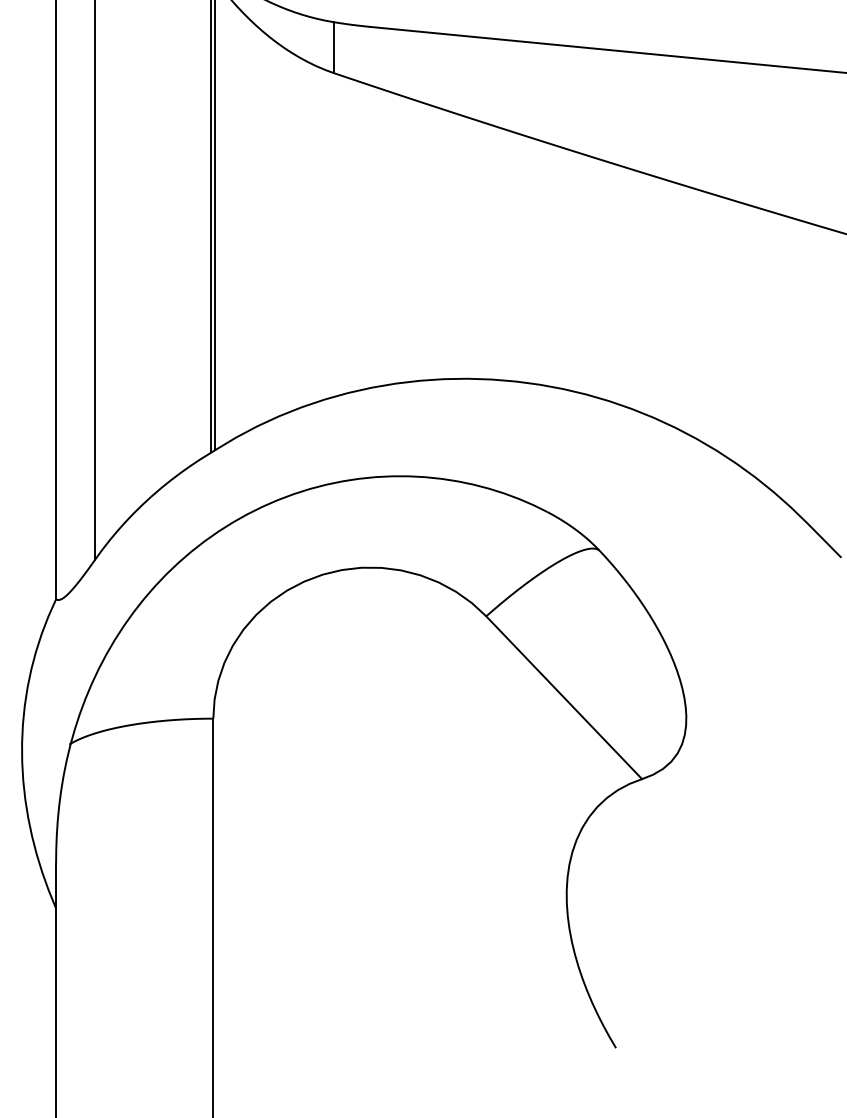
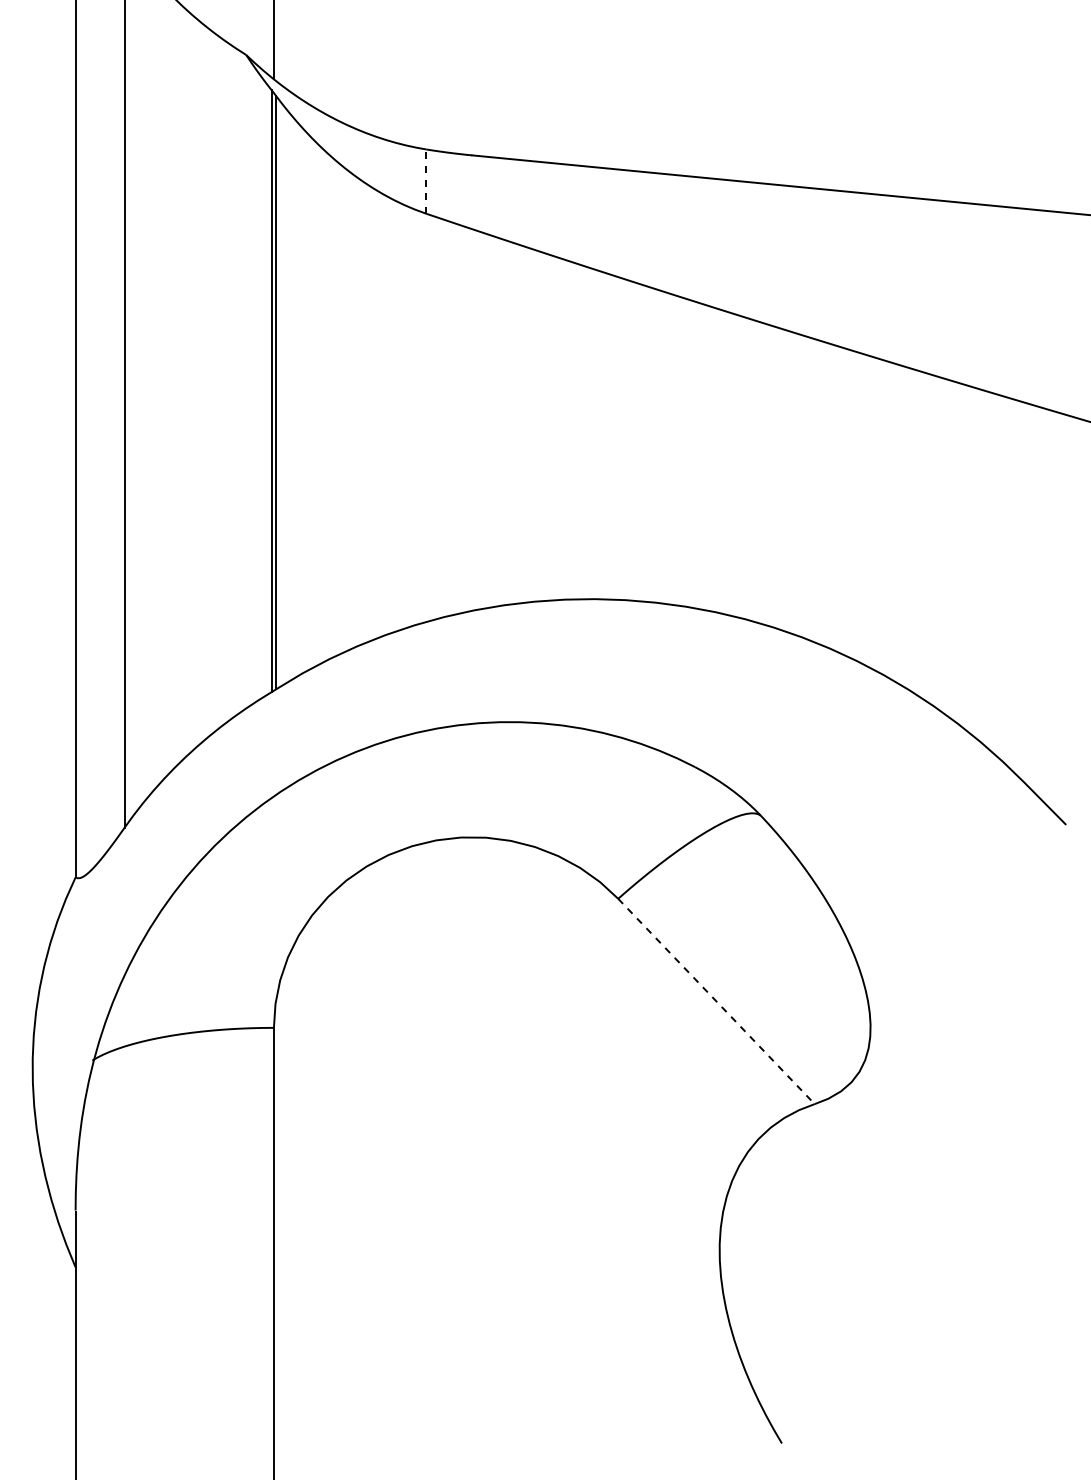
line: (334, 47) -> (426, 181), solid -> dashed
line: (564, 697) -> (716, 1001), solid -> dashed

